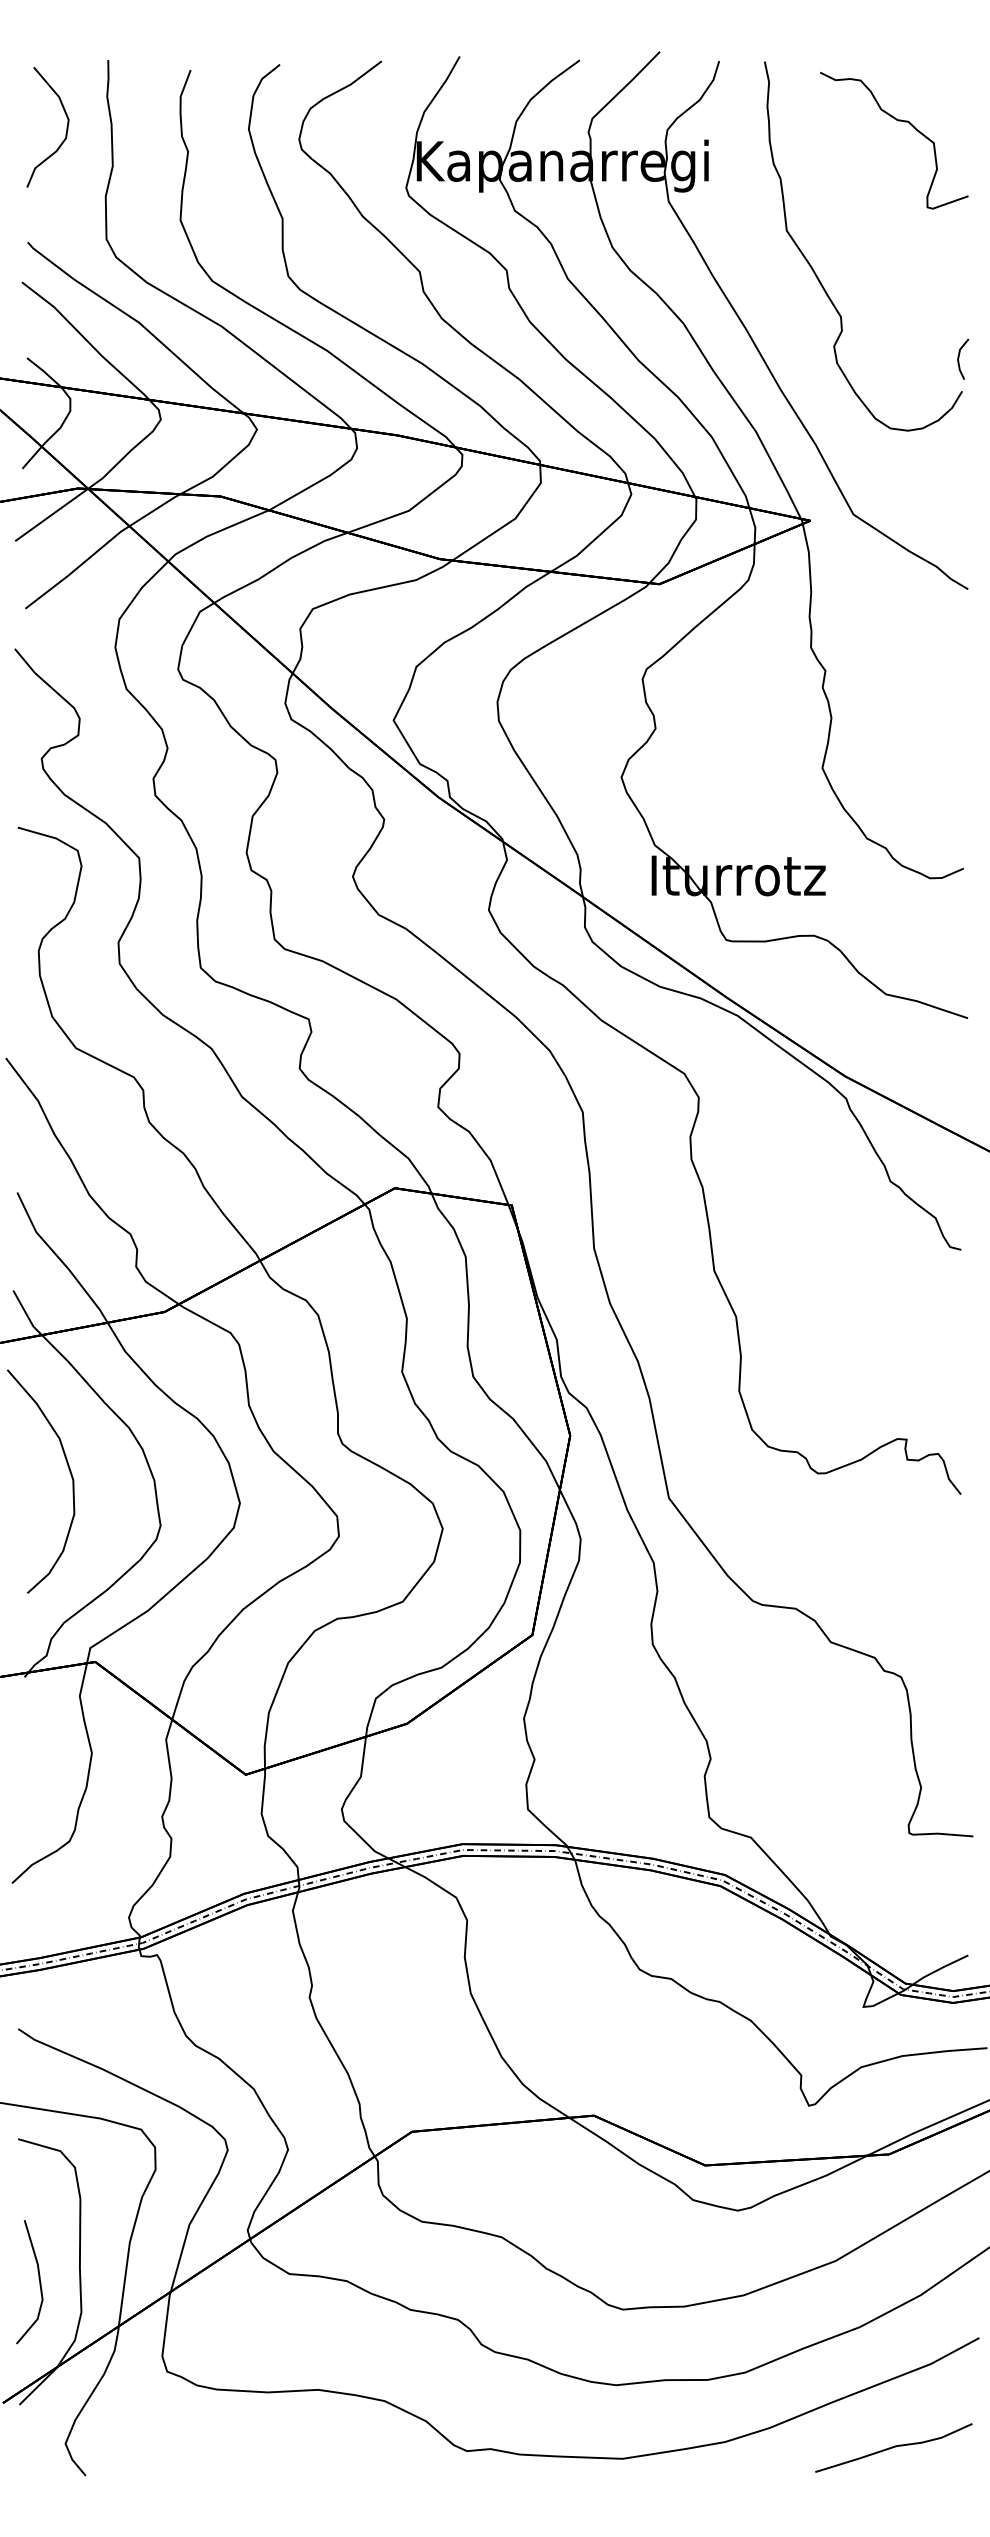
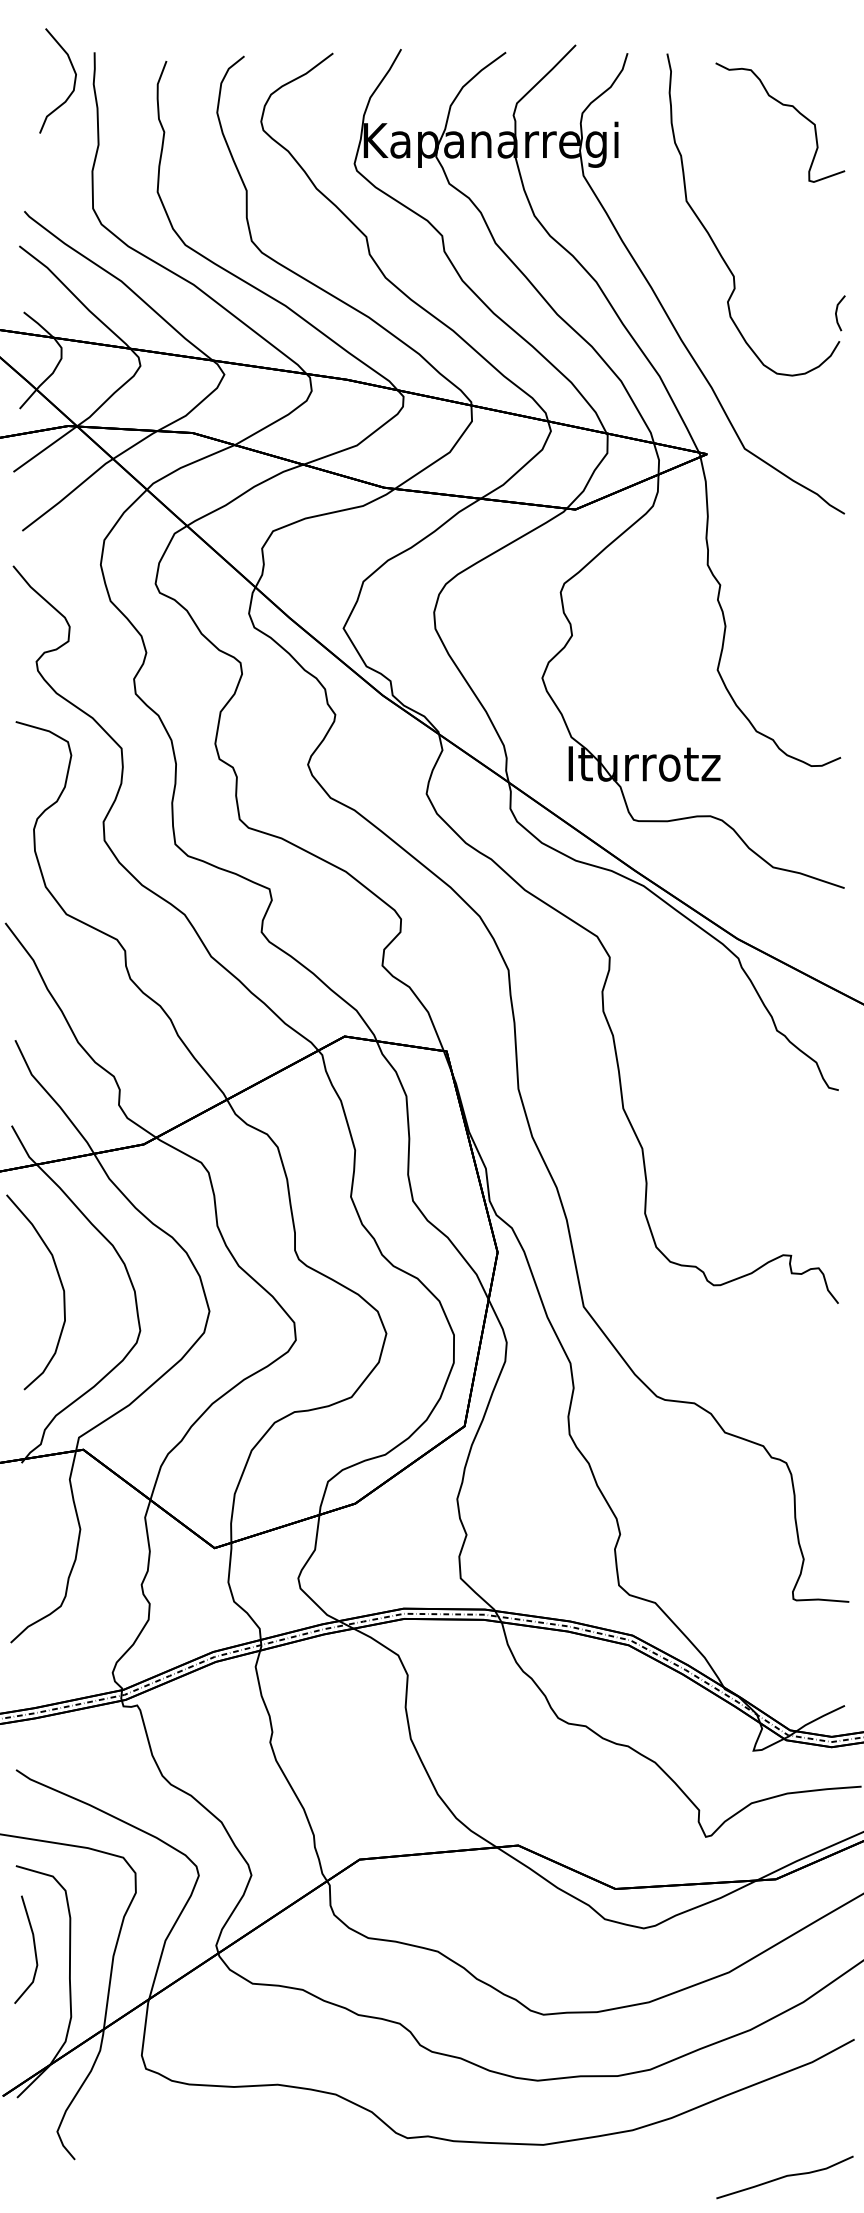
curve: (65, 130) -> (73, 83), moved
line: (38, 2278) -> (33, 1946), moved
curve: (893, 2448) -> (784, 2177), moved

